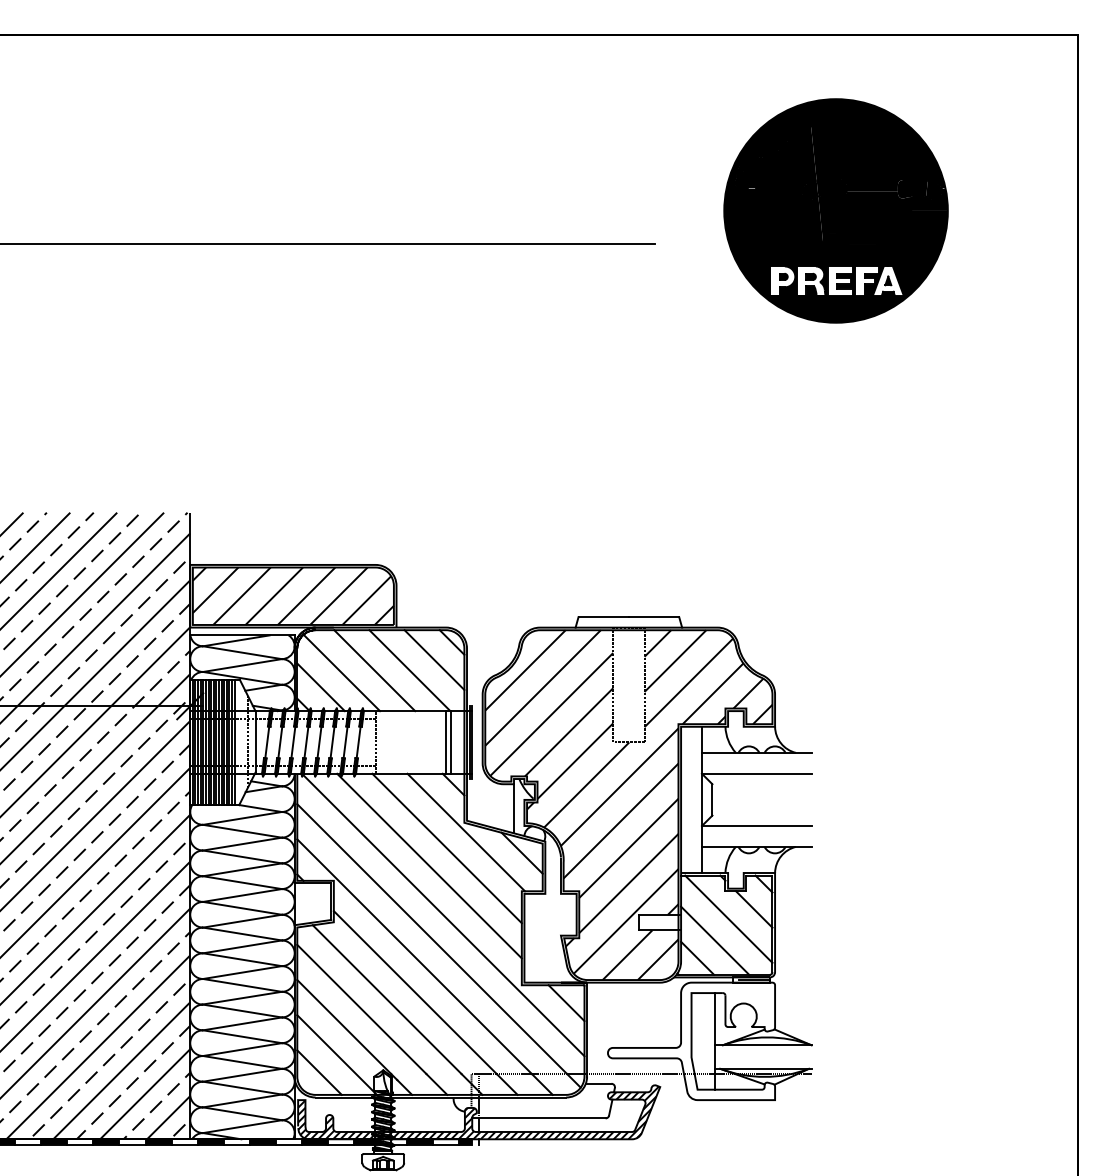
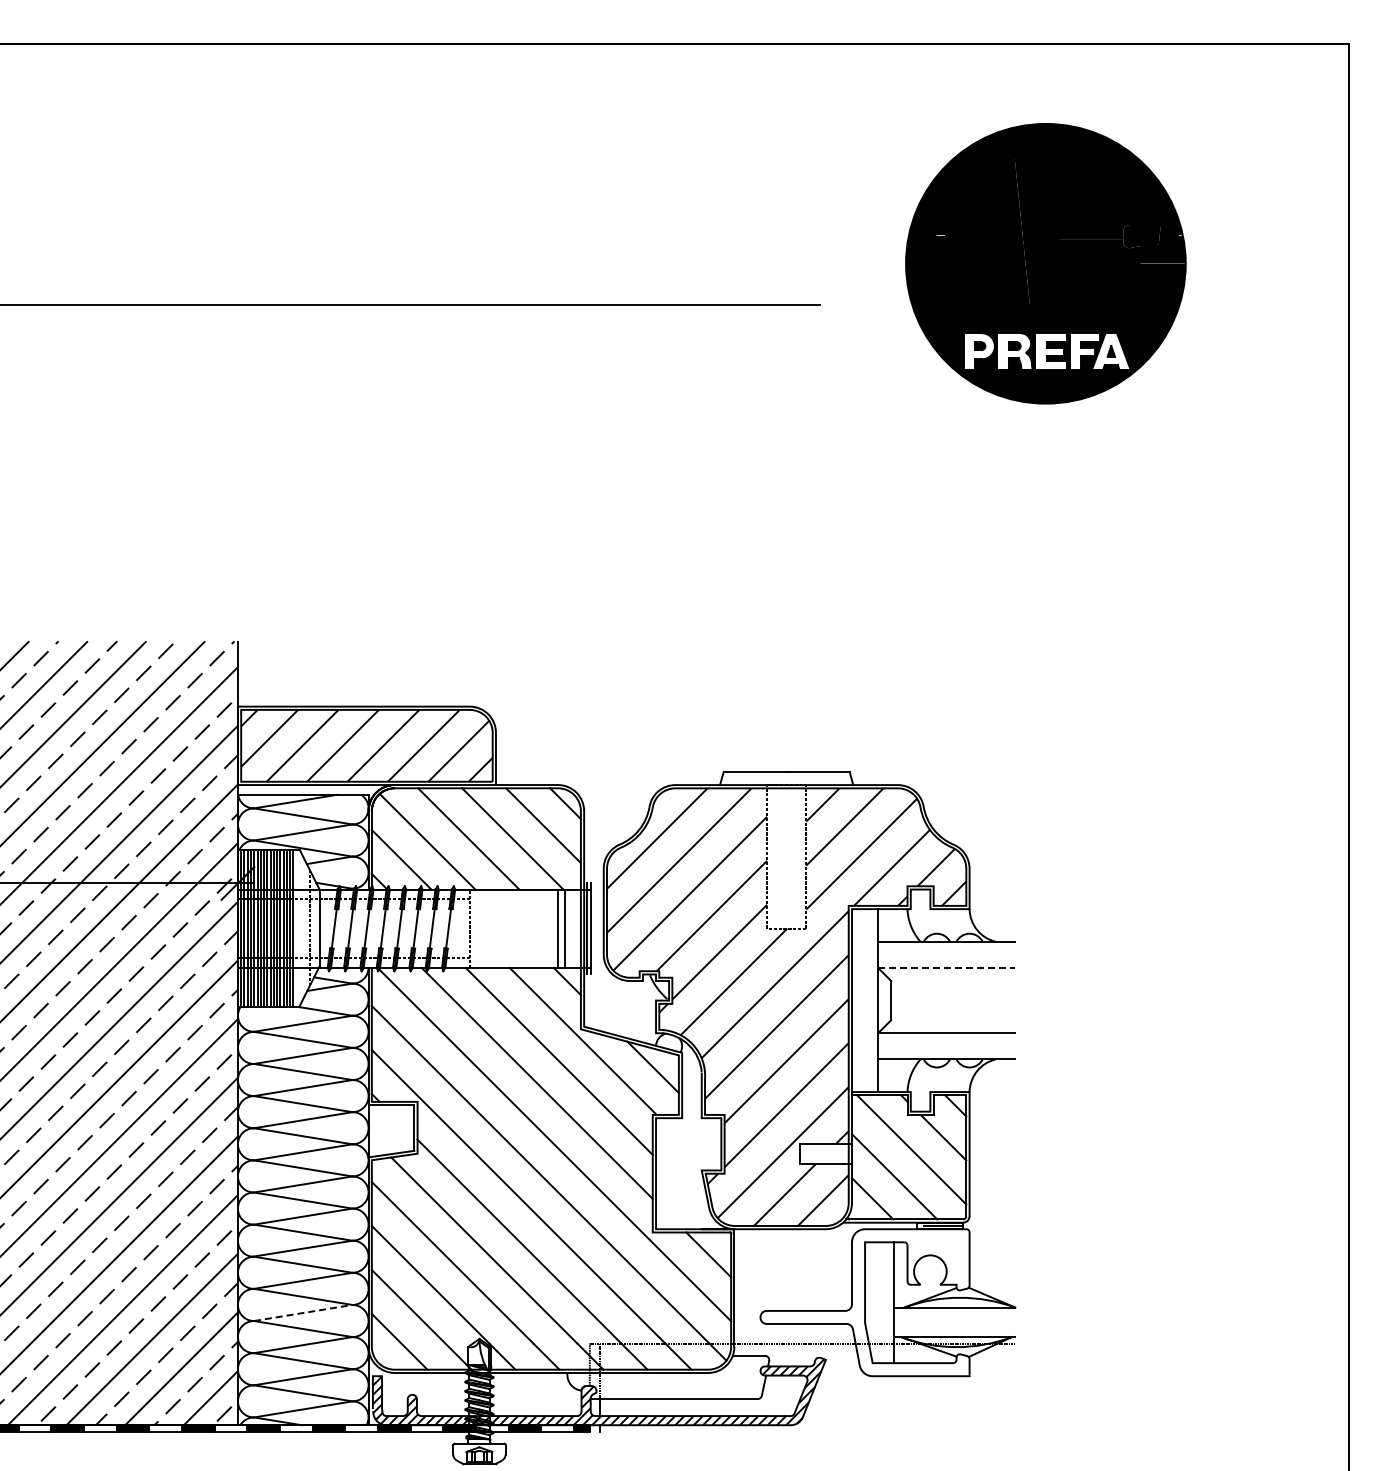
line: (756, 773) -> (946, 967), solid -> dashed
line: (513, 808) -> (642, 1011), removed
line: (242, 1049) -> (303, 1312), solid -> dashed

